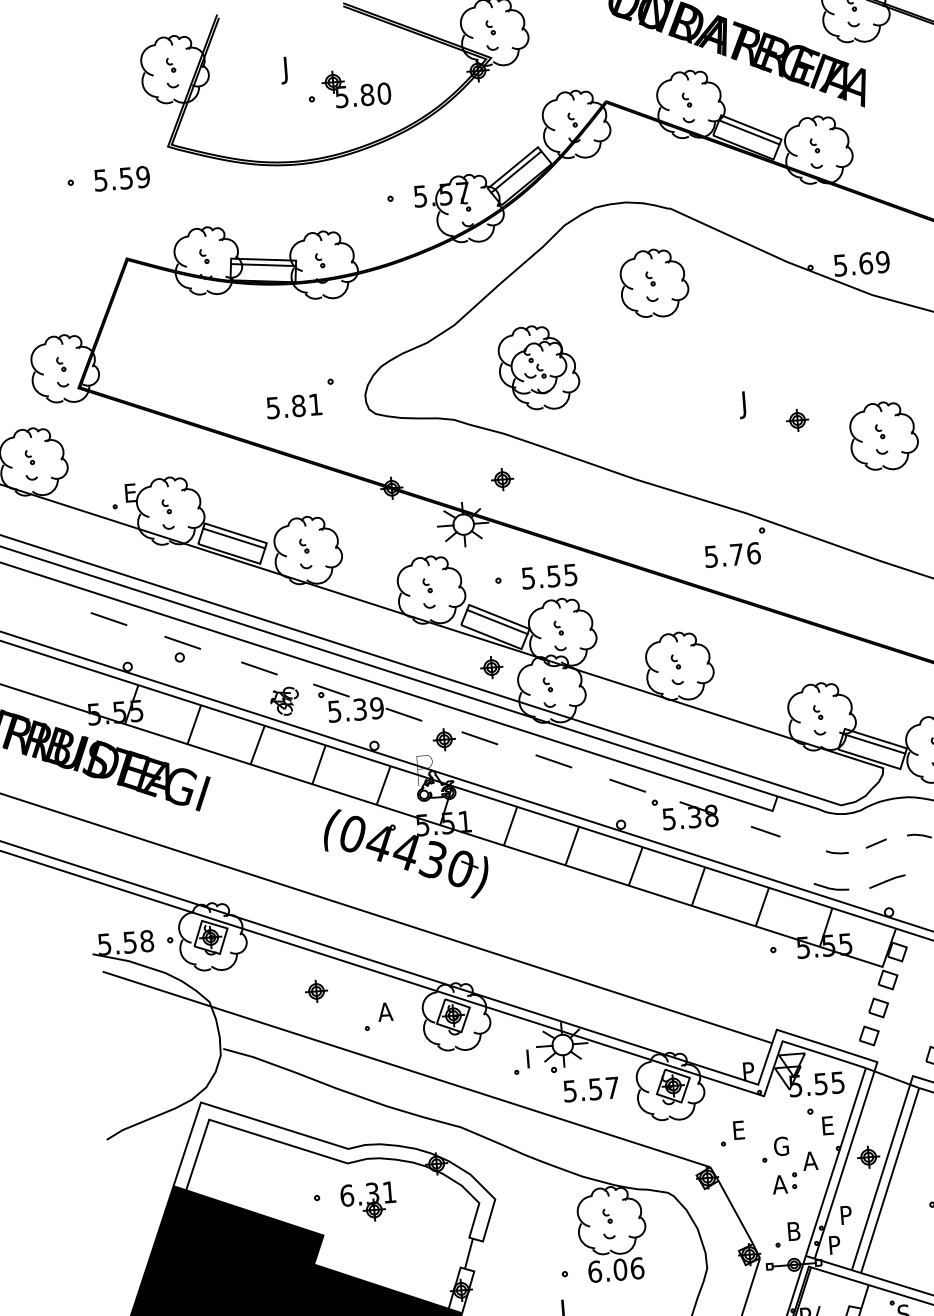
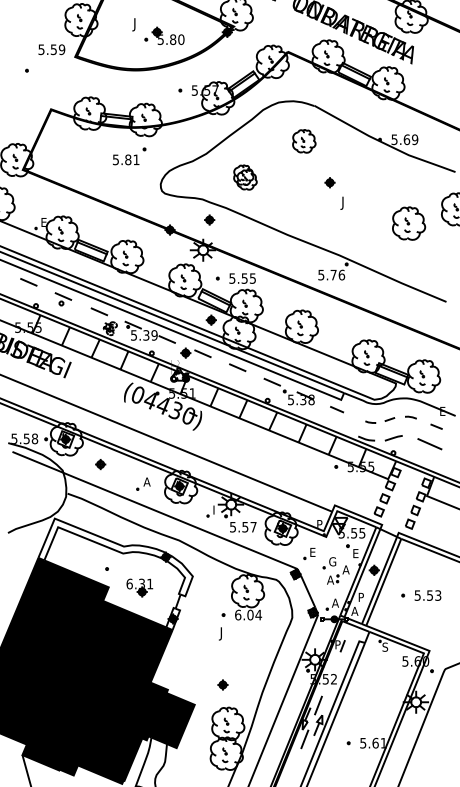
text: (121, 178) -> (51, 49), moved
part: (654, 283) -> (304, 141), size x0.7
part: (539, 367) -> (245, 177), size x0.6
part: (300, 398) -> (129, 156), moved
part: (796, 419) -> (329, 182), moved
part: (502, 478) -> (209, 219), moved
part: (316, 991) -> (100, 464), moved
part: (367, 1201) -> (139, 587), moved
text: (791, 1230) -> (334, 602), B -> A
text: (834, 1243) -> (354, 610), P -> A
text: (636, 1267) -> (258, 614), 6.06 -> 6.04

